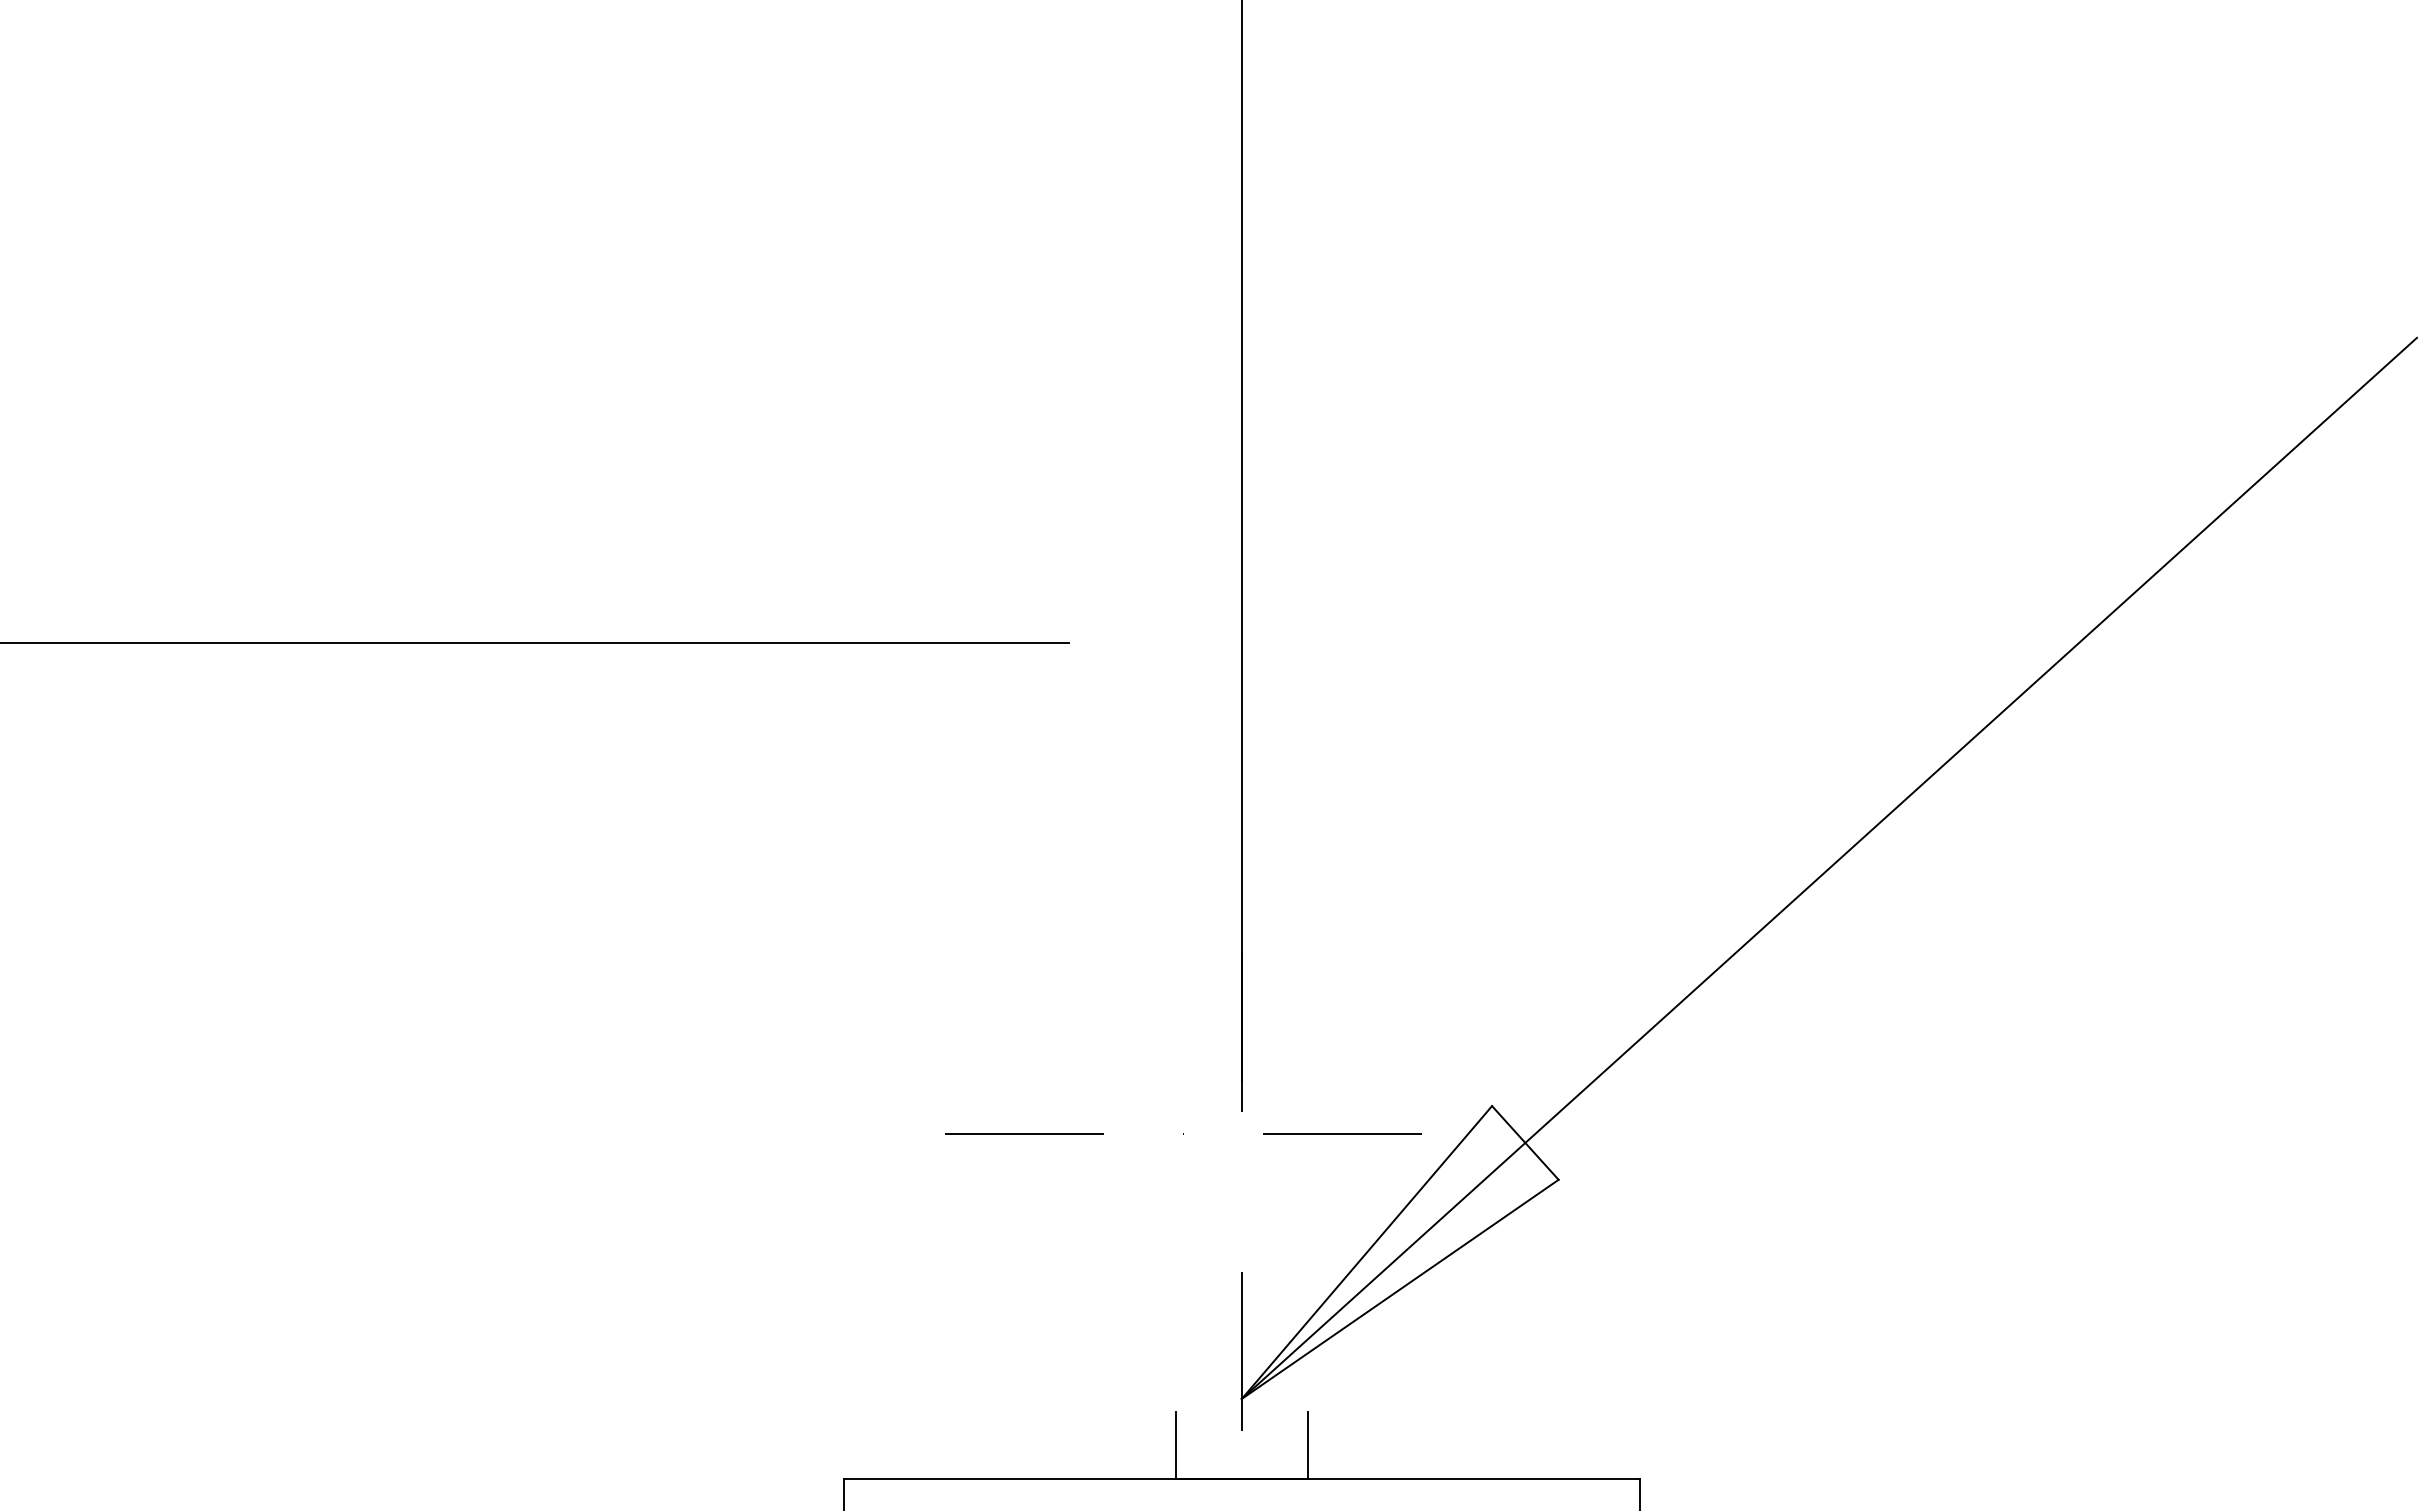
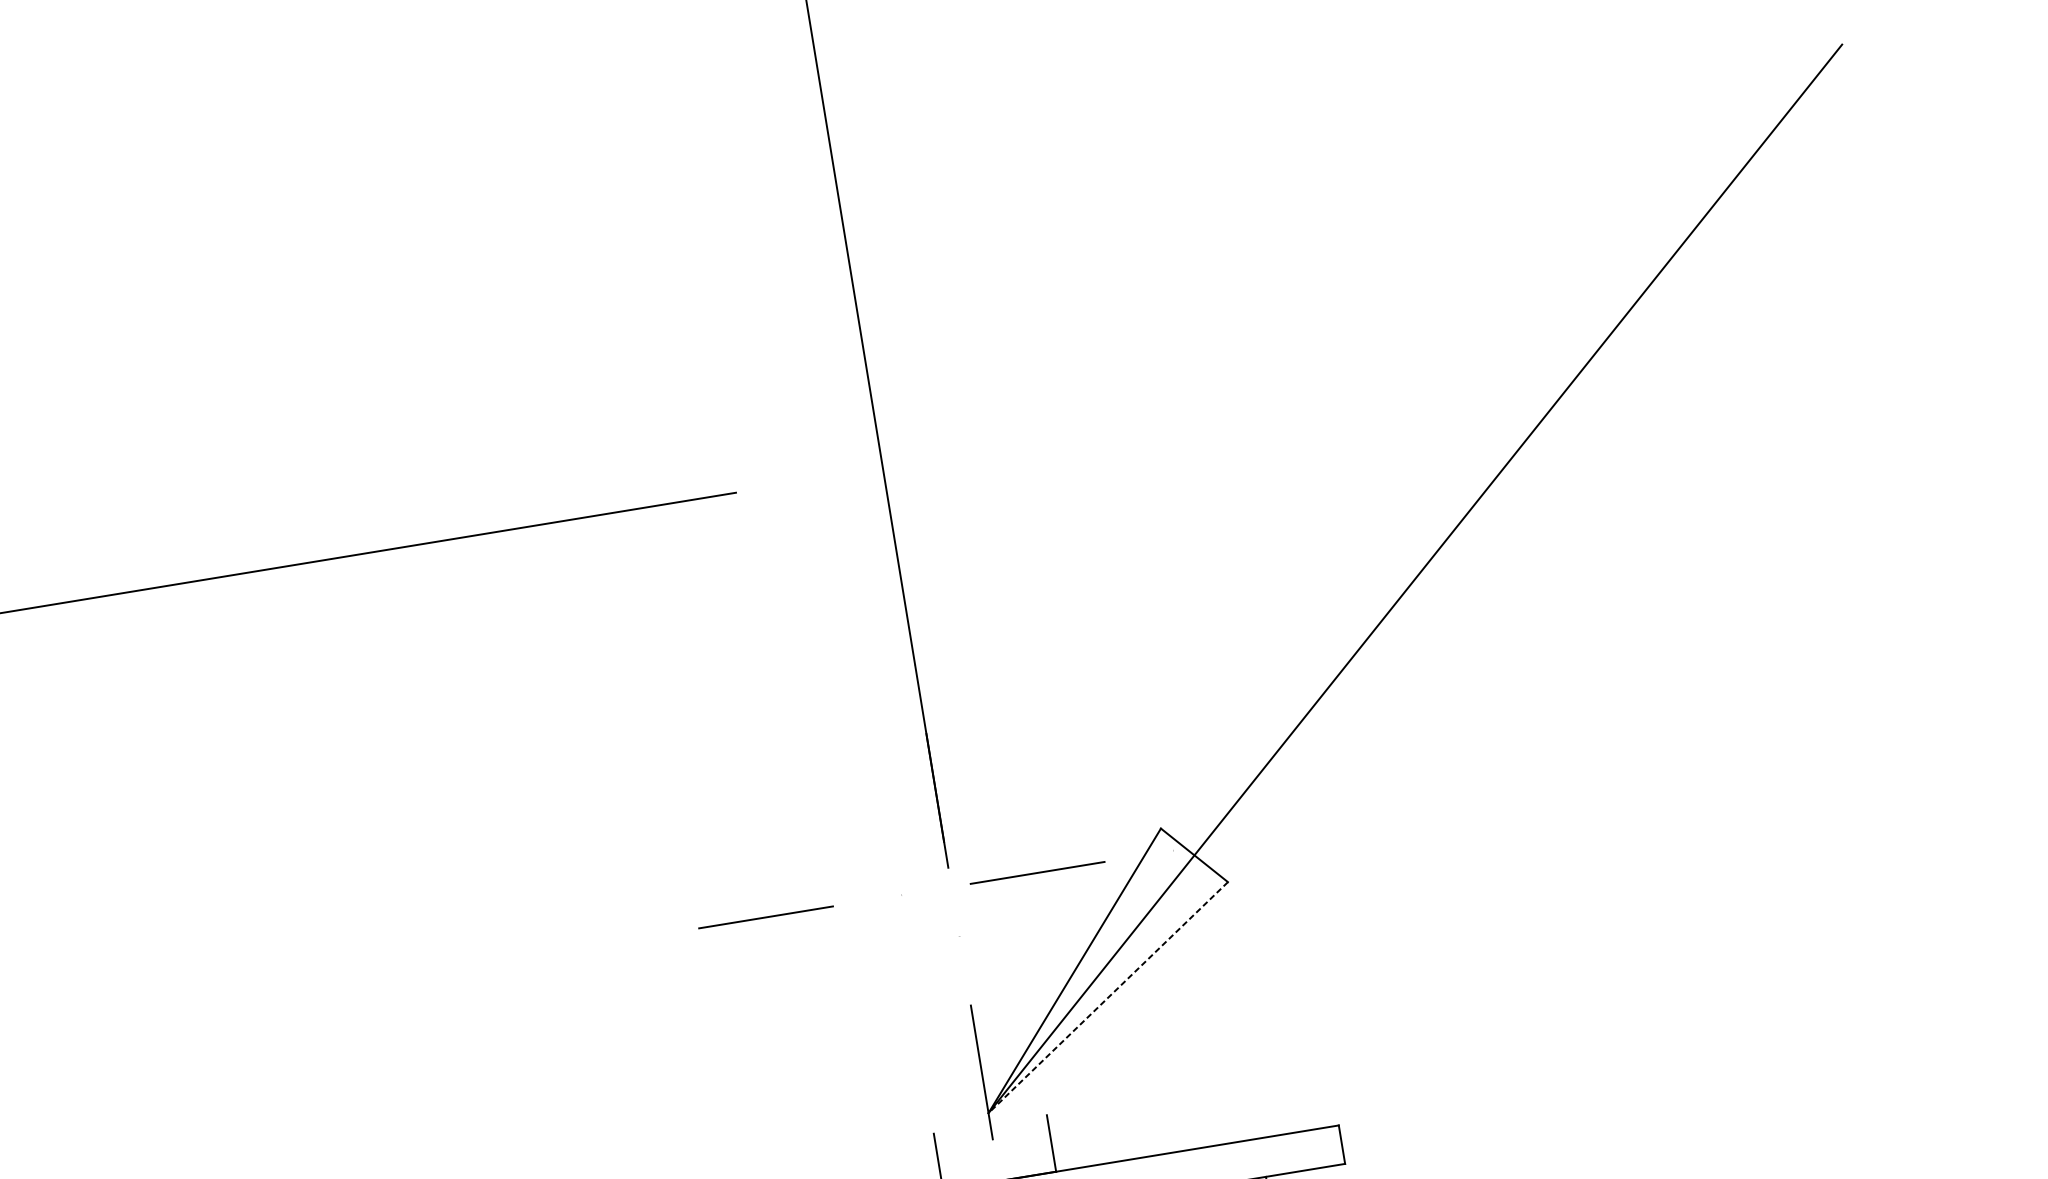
line: (1400, 1289) -> (1108, 997), solid -> dashed

